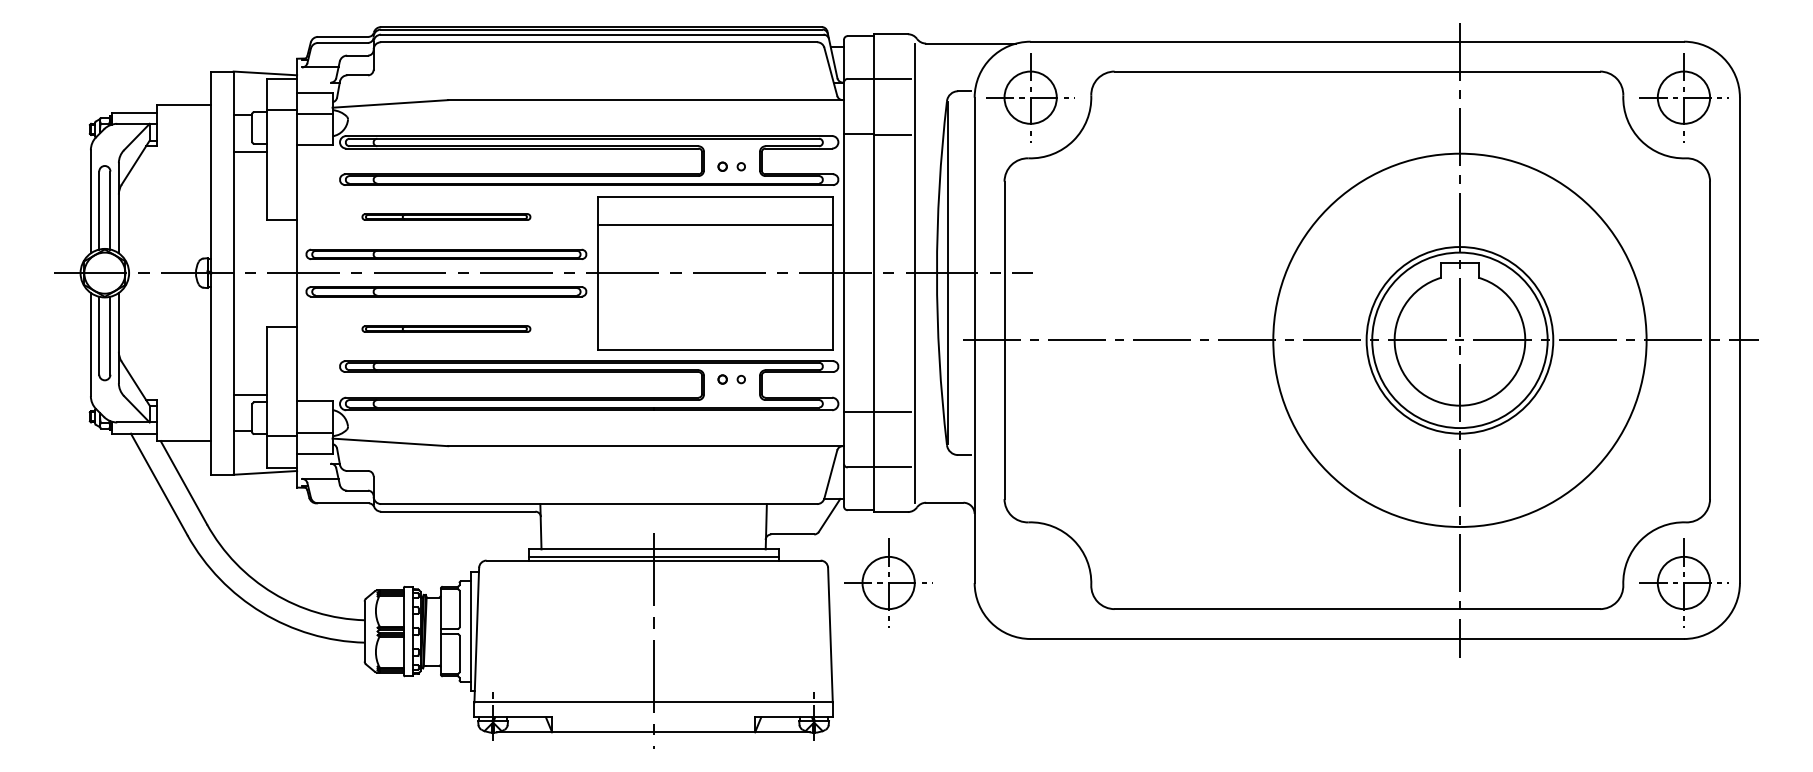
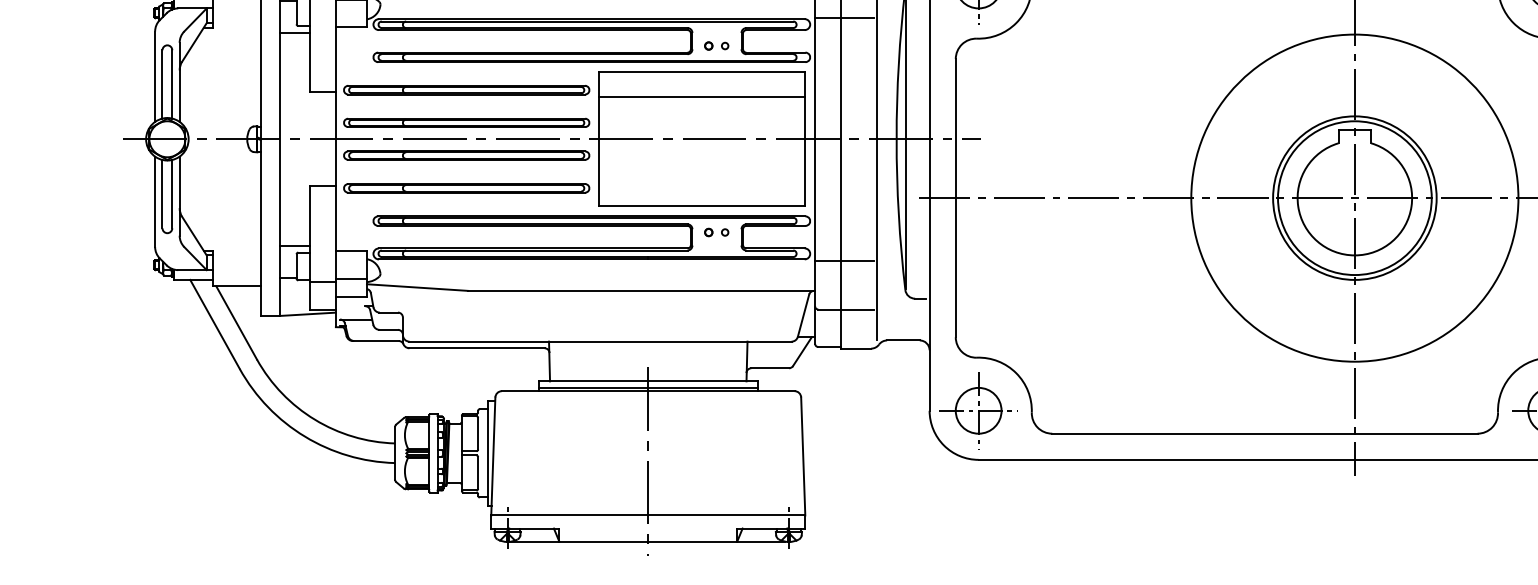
part: (446, 216) -> (466, 89), size x1.67
part: (446, 328) -> (466, 187), size x1.67
part: (888, 582) -> (978, 410), moved

